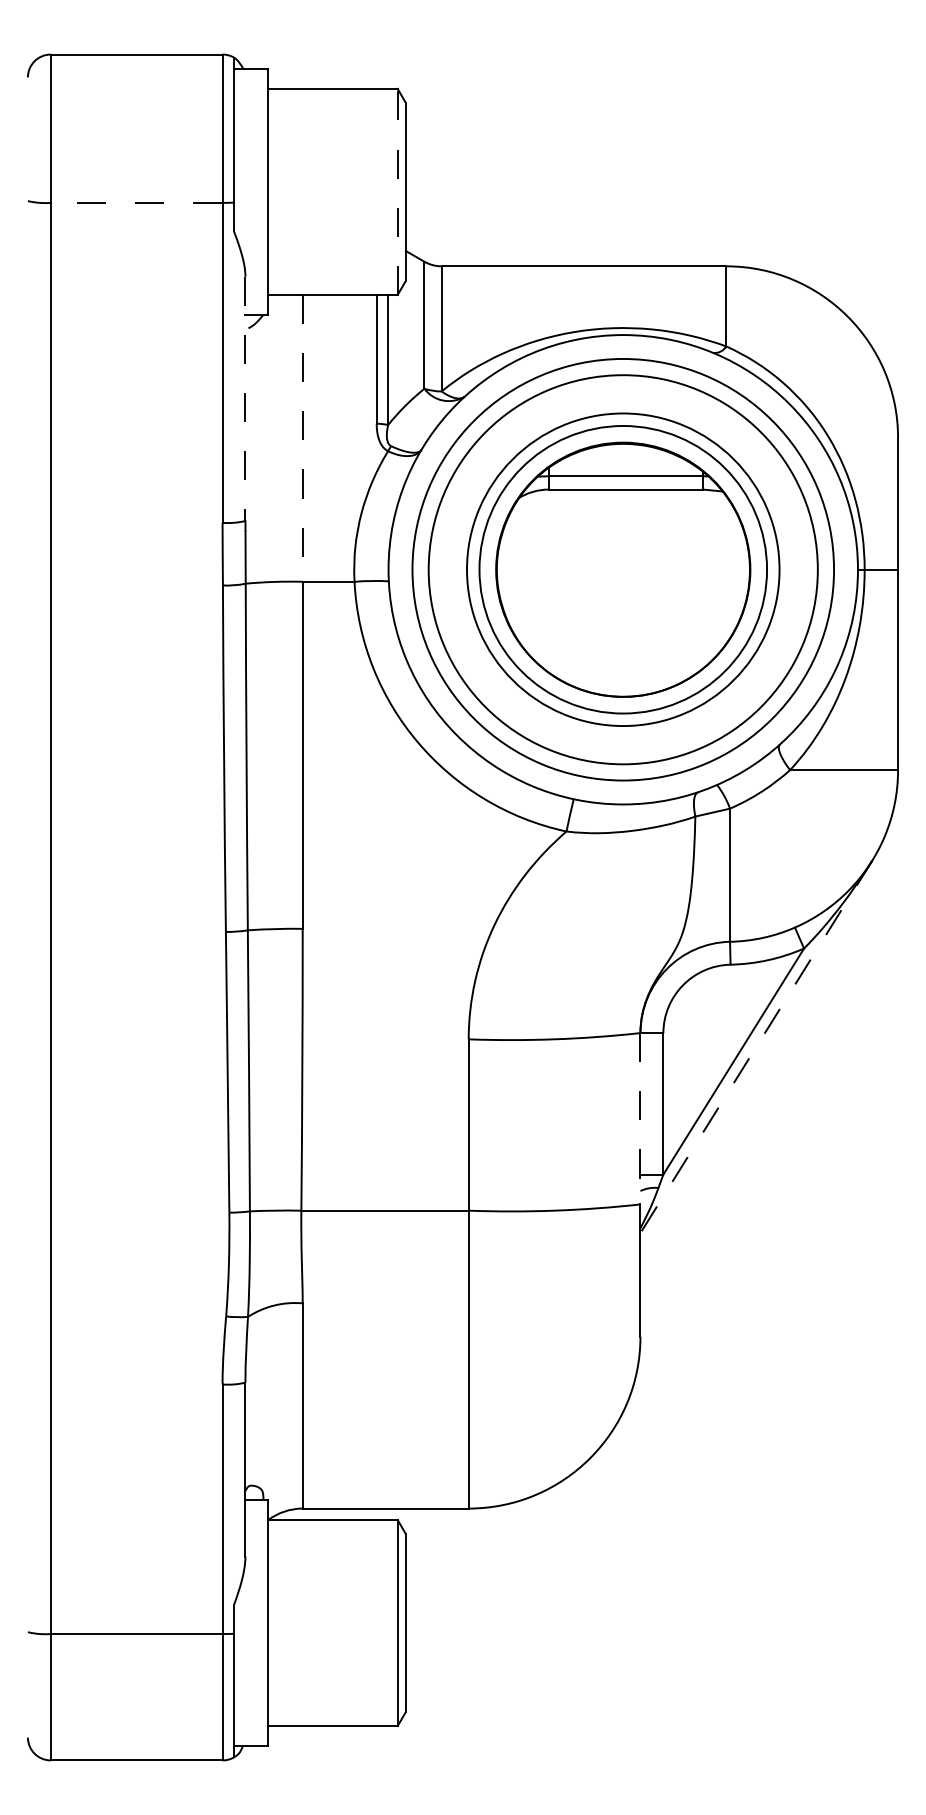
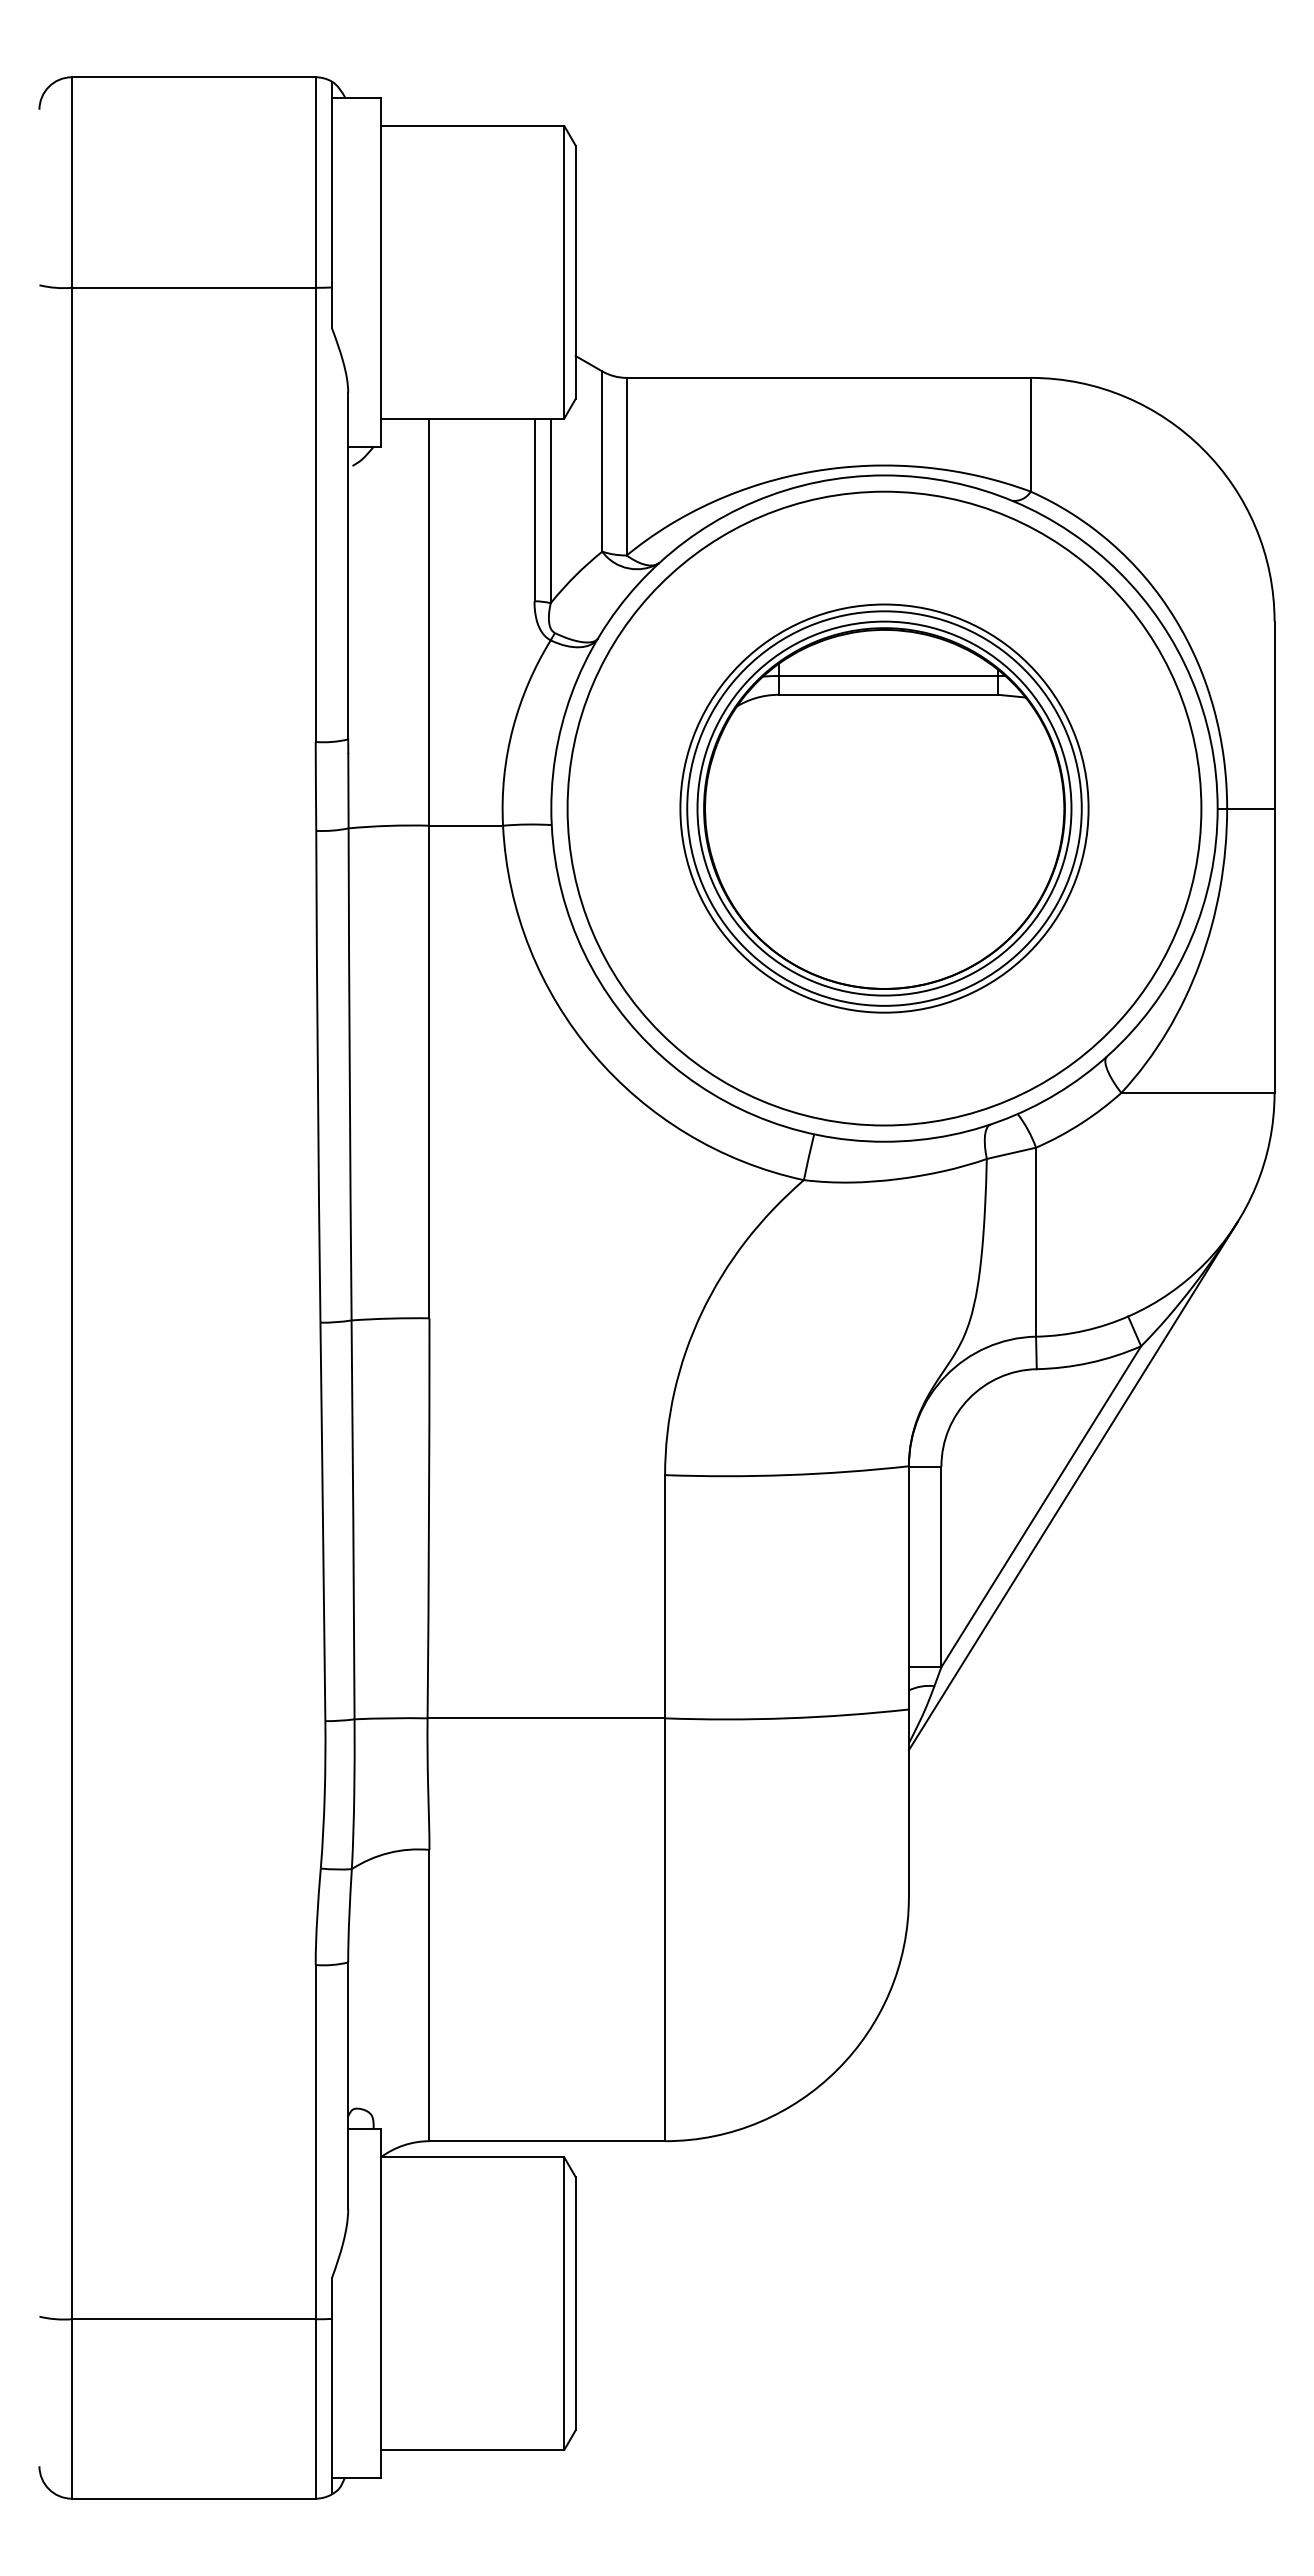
line: (397, 191) -> (564, 271), dashed -> solid
line: (136, 202) -> (193, 287), dashed -> solid
line: (245, 399) -> (348, 566), dashed -> solid
line: (302, 438) -> (429, 622), dashed -> solid
circle: (623, 569) -> (884, 808), size x0.62
circle: (623, 569) -> (884, 808), size x0.71
circle: (623, 569) -> (884, 808), size x1.43
line: (756, 1047) -> (1073, 1486), dashed -> solid
line: (640, 1118) -> (908, 1587), dashed -> solid

